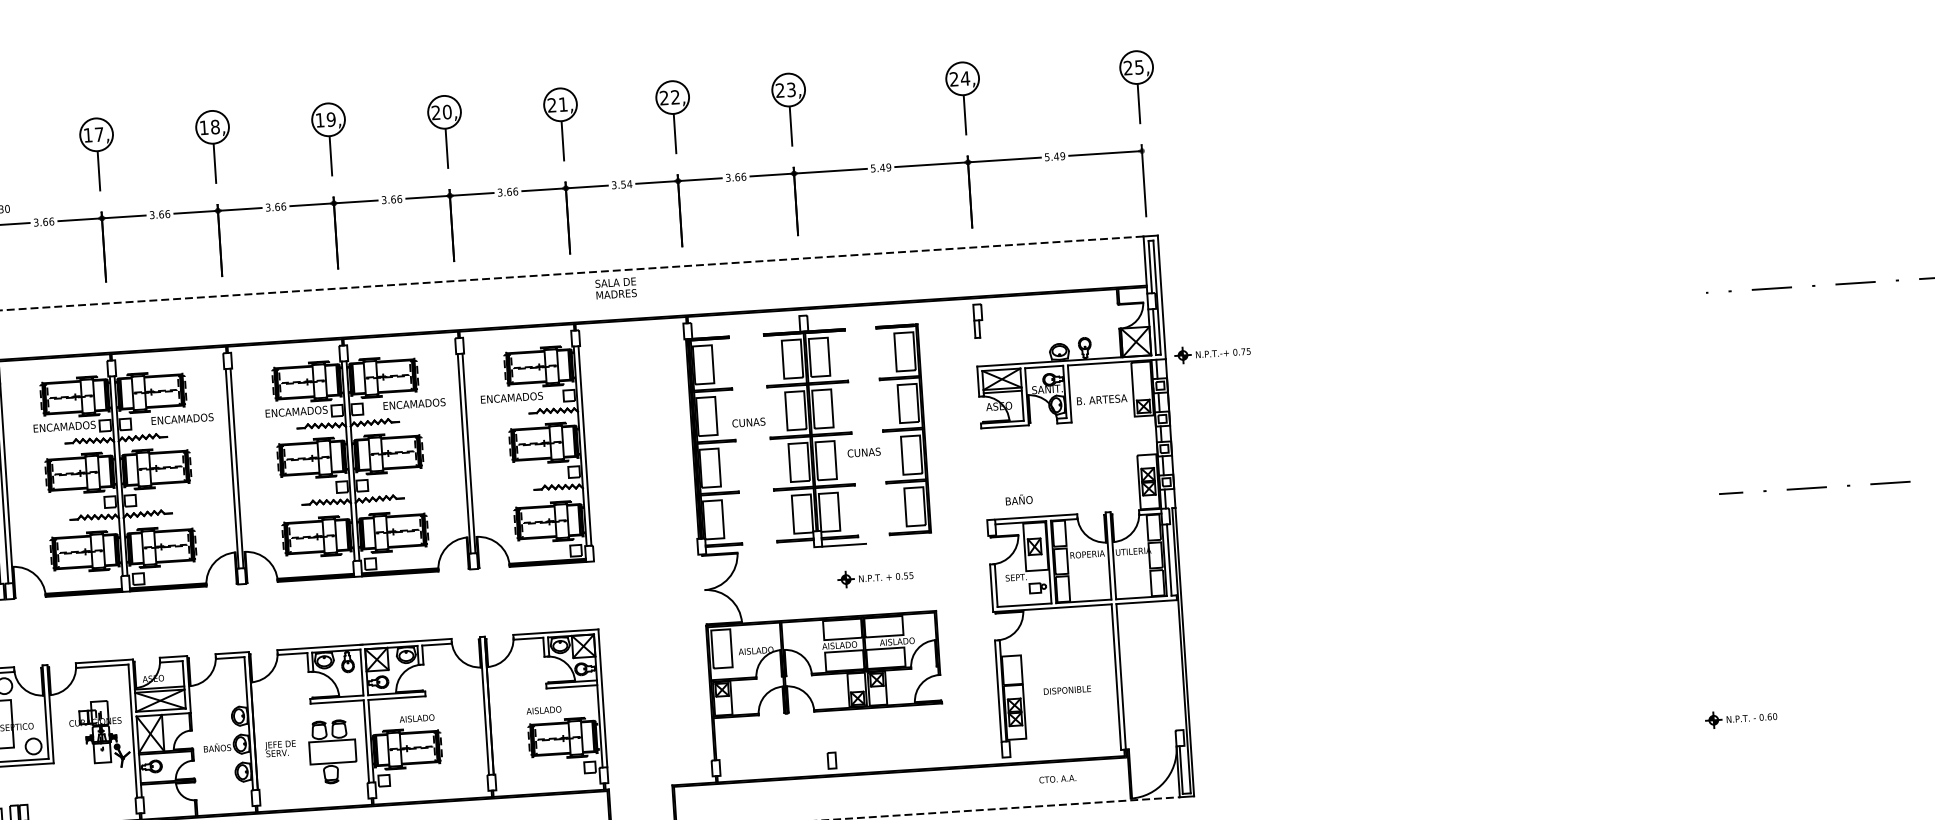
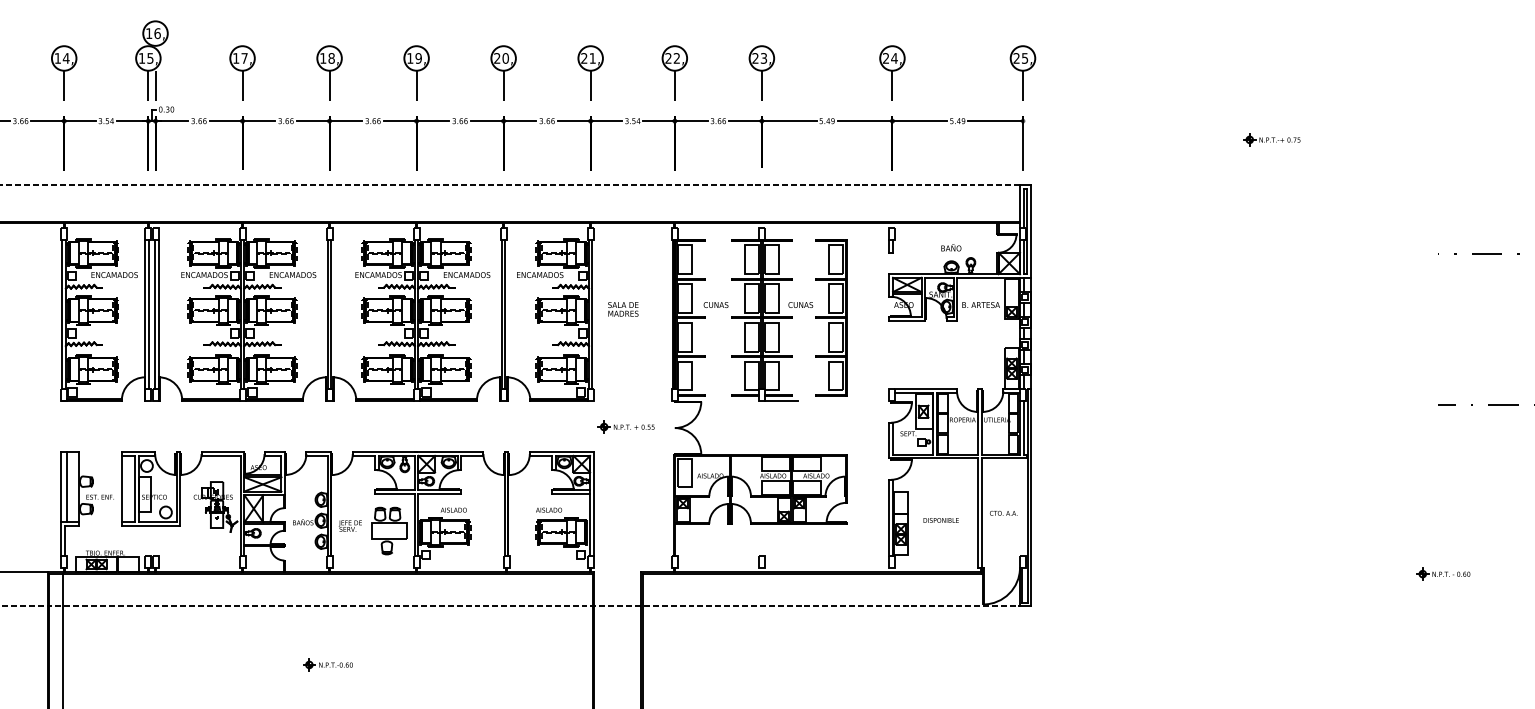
text: (616, 288) -> (623, 309), moved
part: (1211, 353) -> (1271, 139), moved
text: (863, 451) -> (800, 304), moved
text: (1019, 499) -> (951, 247), moved
part: (874, 577) -> (625, 426), moved
text: (1057, 779) -> (1003, 513), moved

